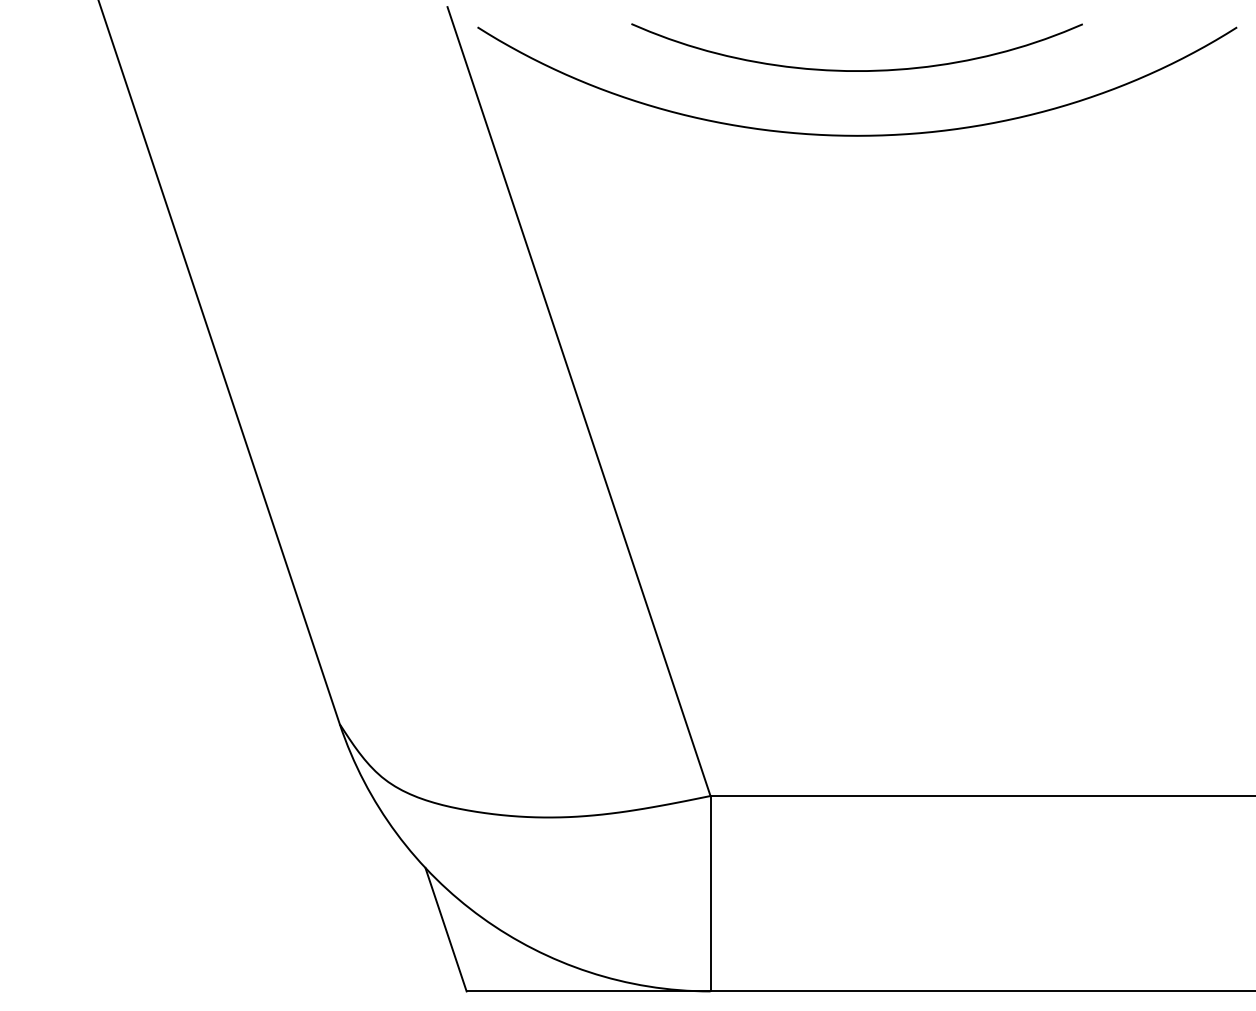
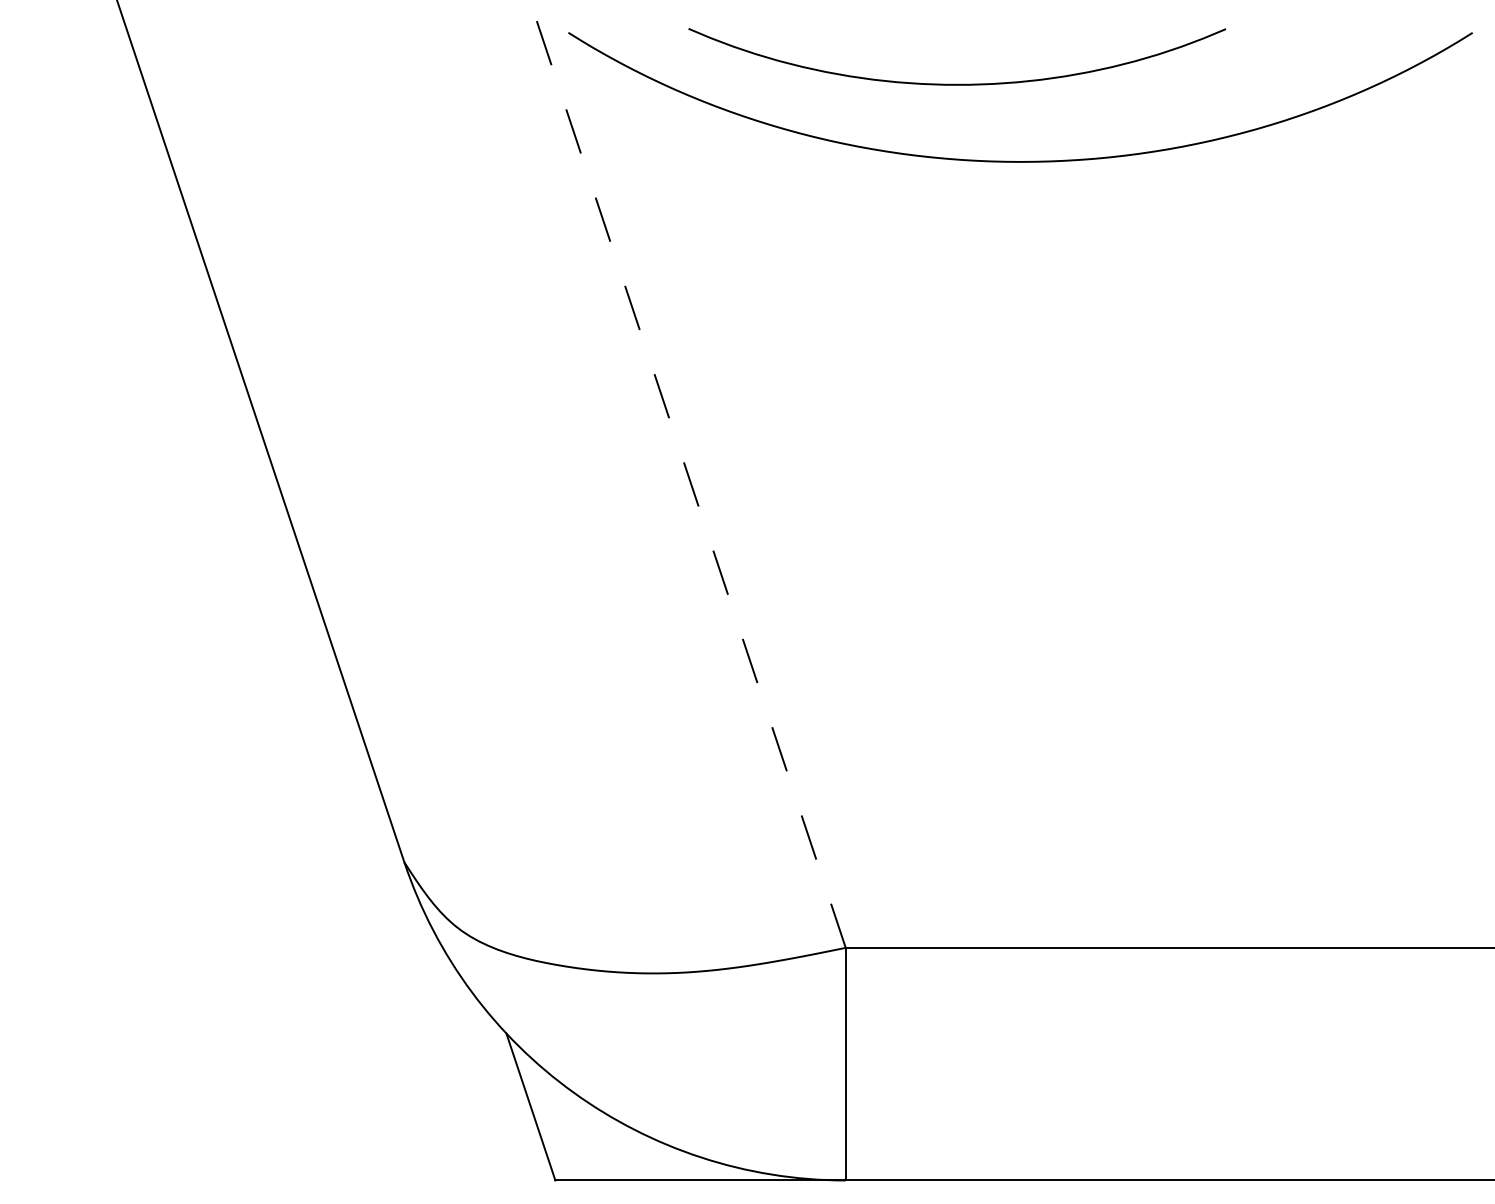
curve: (857, 69) -> (957, 83), moved
line: (579, 400) -> (689, 477), solid -> dashed

